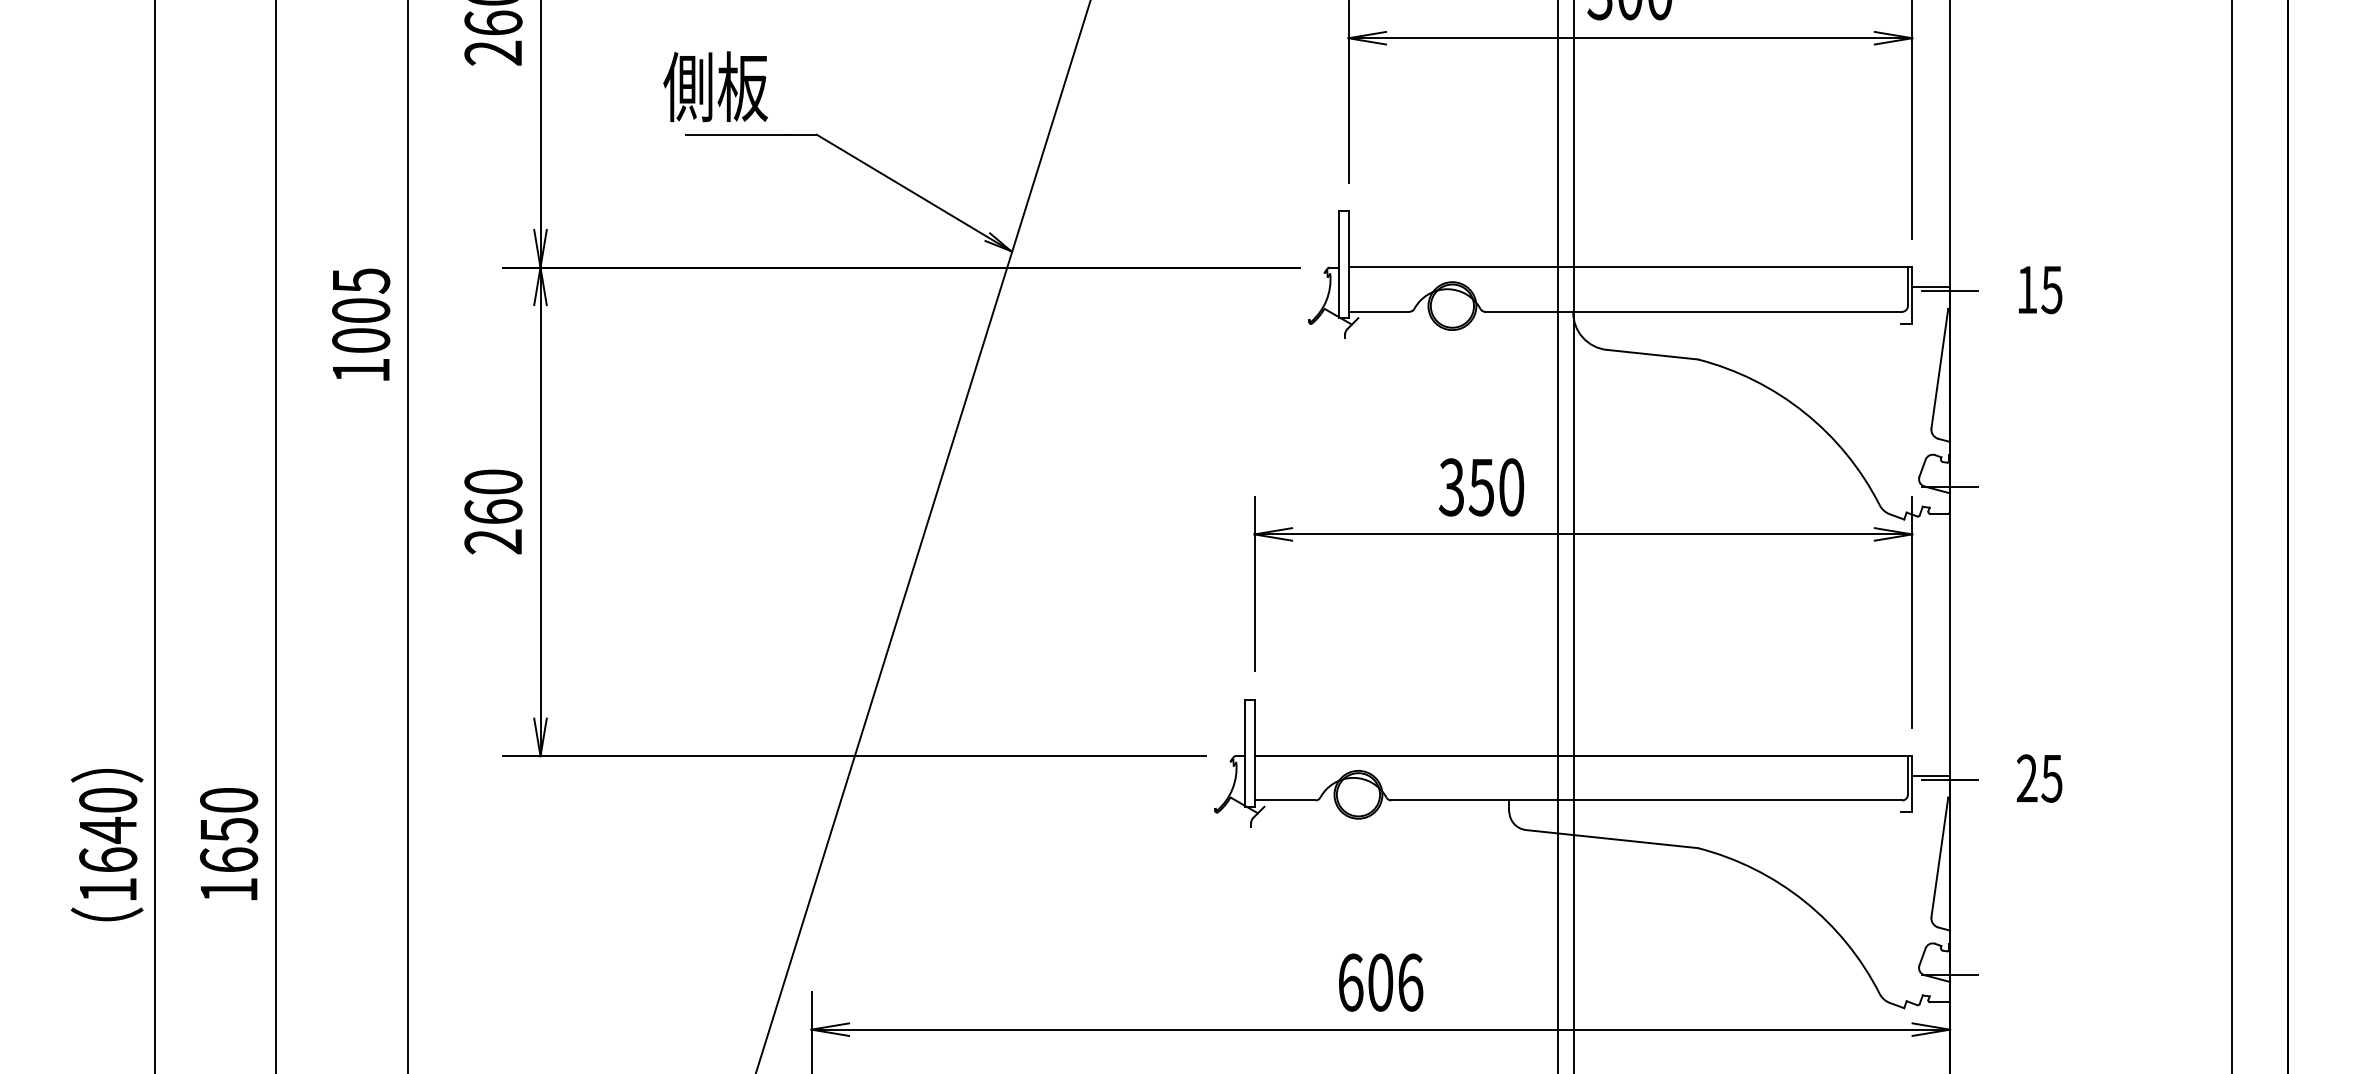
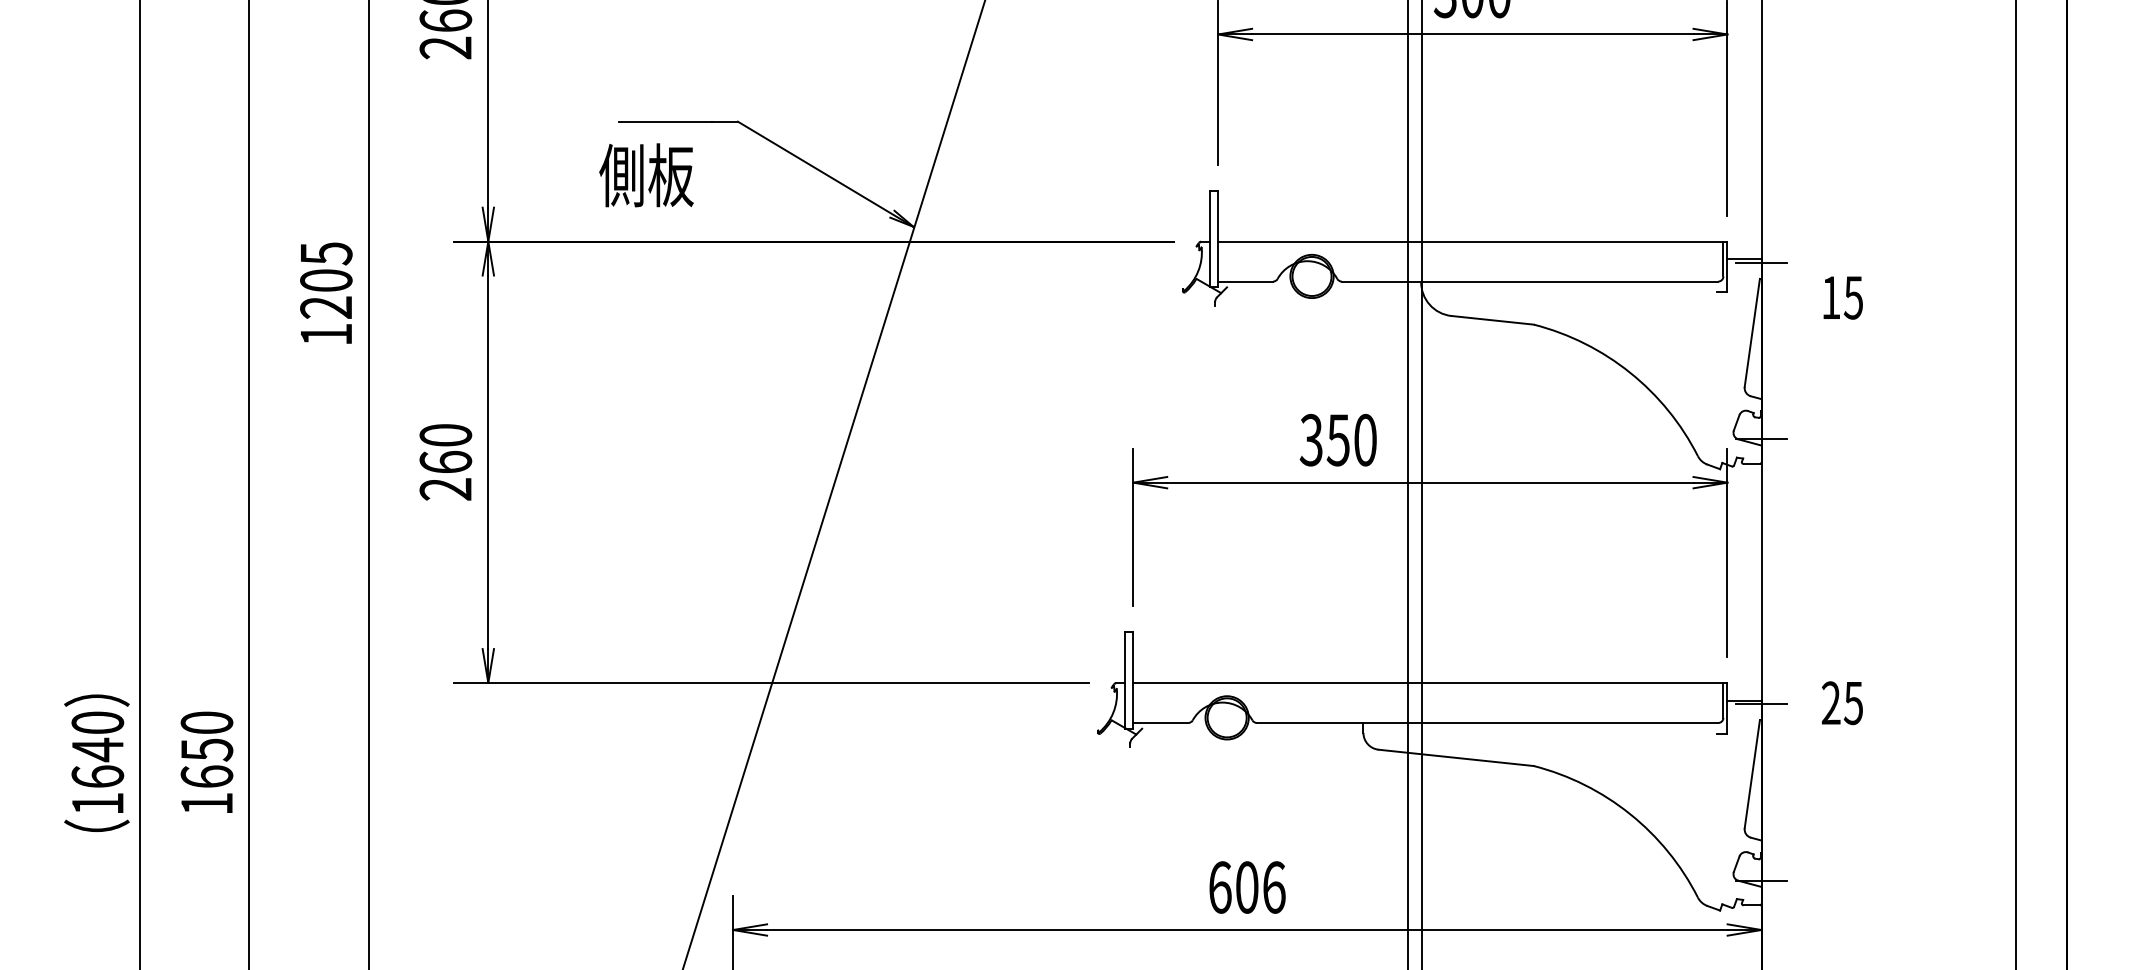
text: (715, 86) -> (646, 175), moved
text: (2039, 289) -> (1842, 297), moved
text: (361, 340) -> (326, 307), 1005 -> 1205

